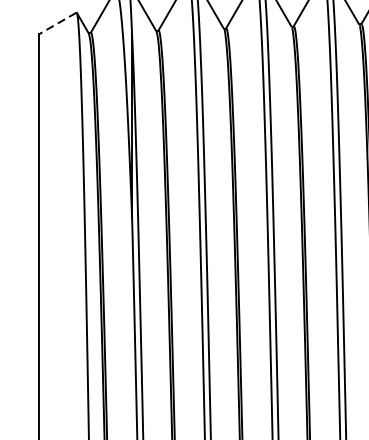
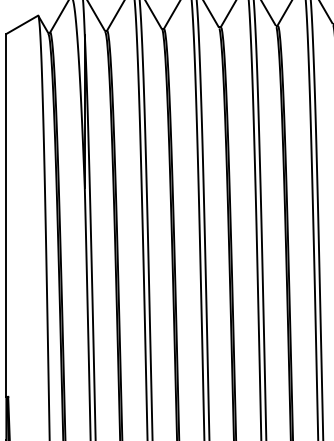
line: (56, 24) -> (21, 25), dashed -> solid

